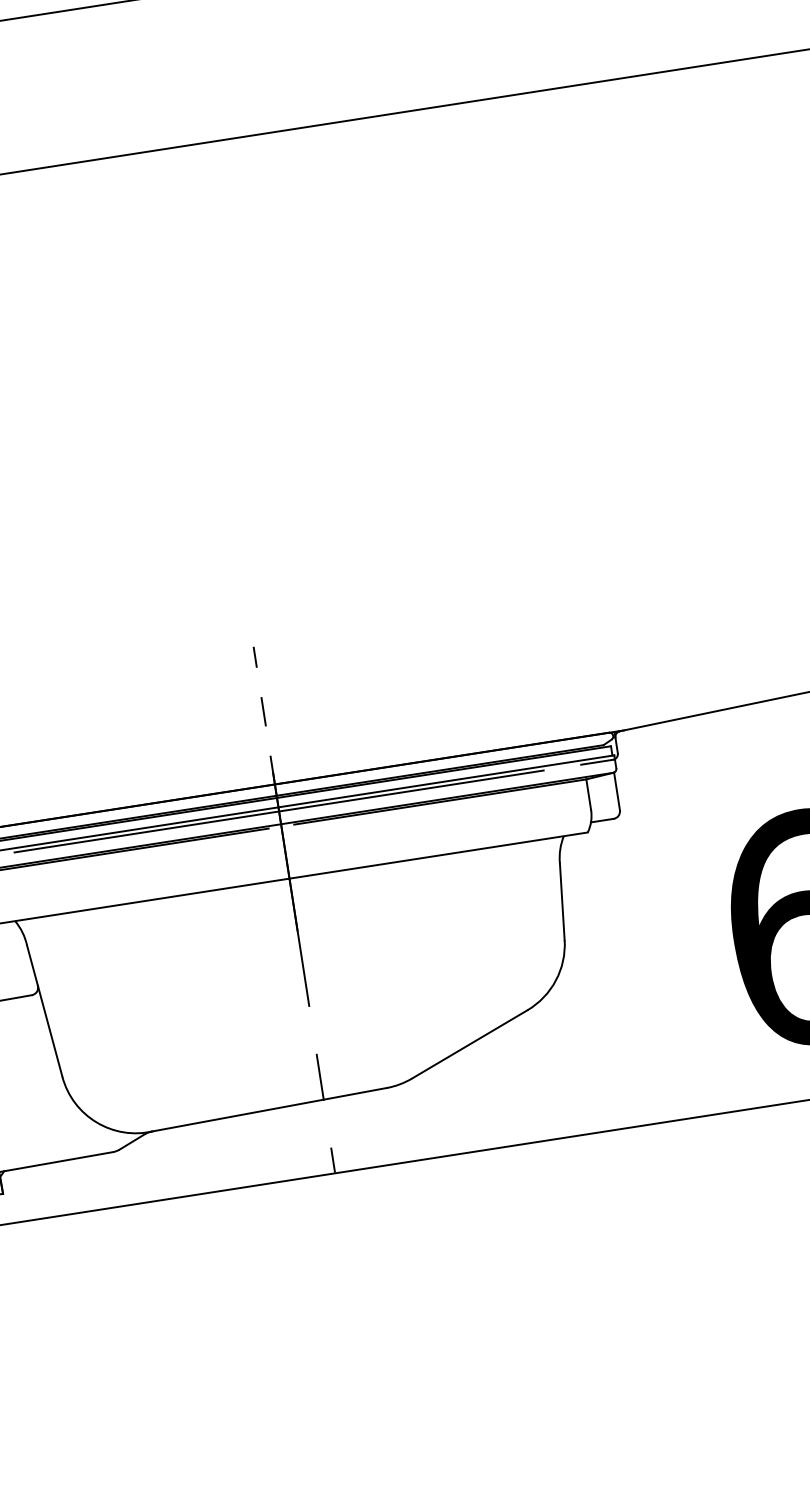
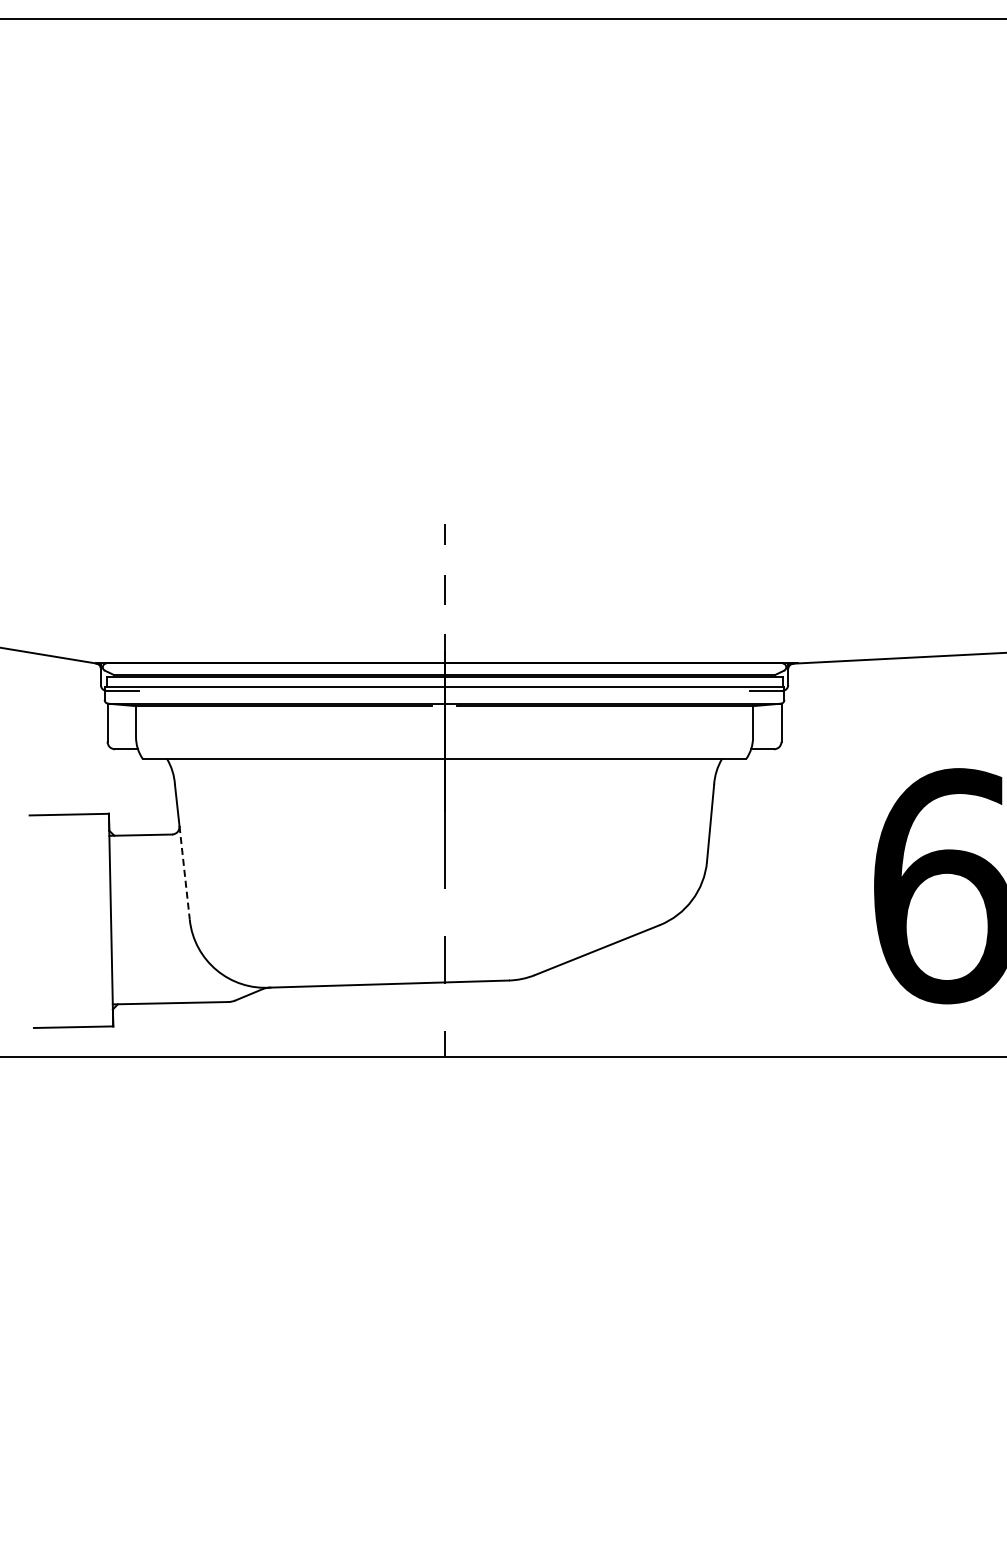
line: (279, 811) -> (444, 690), removed
line: (50, 1031) -> (184, 873), solid -> dashed

